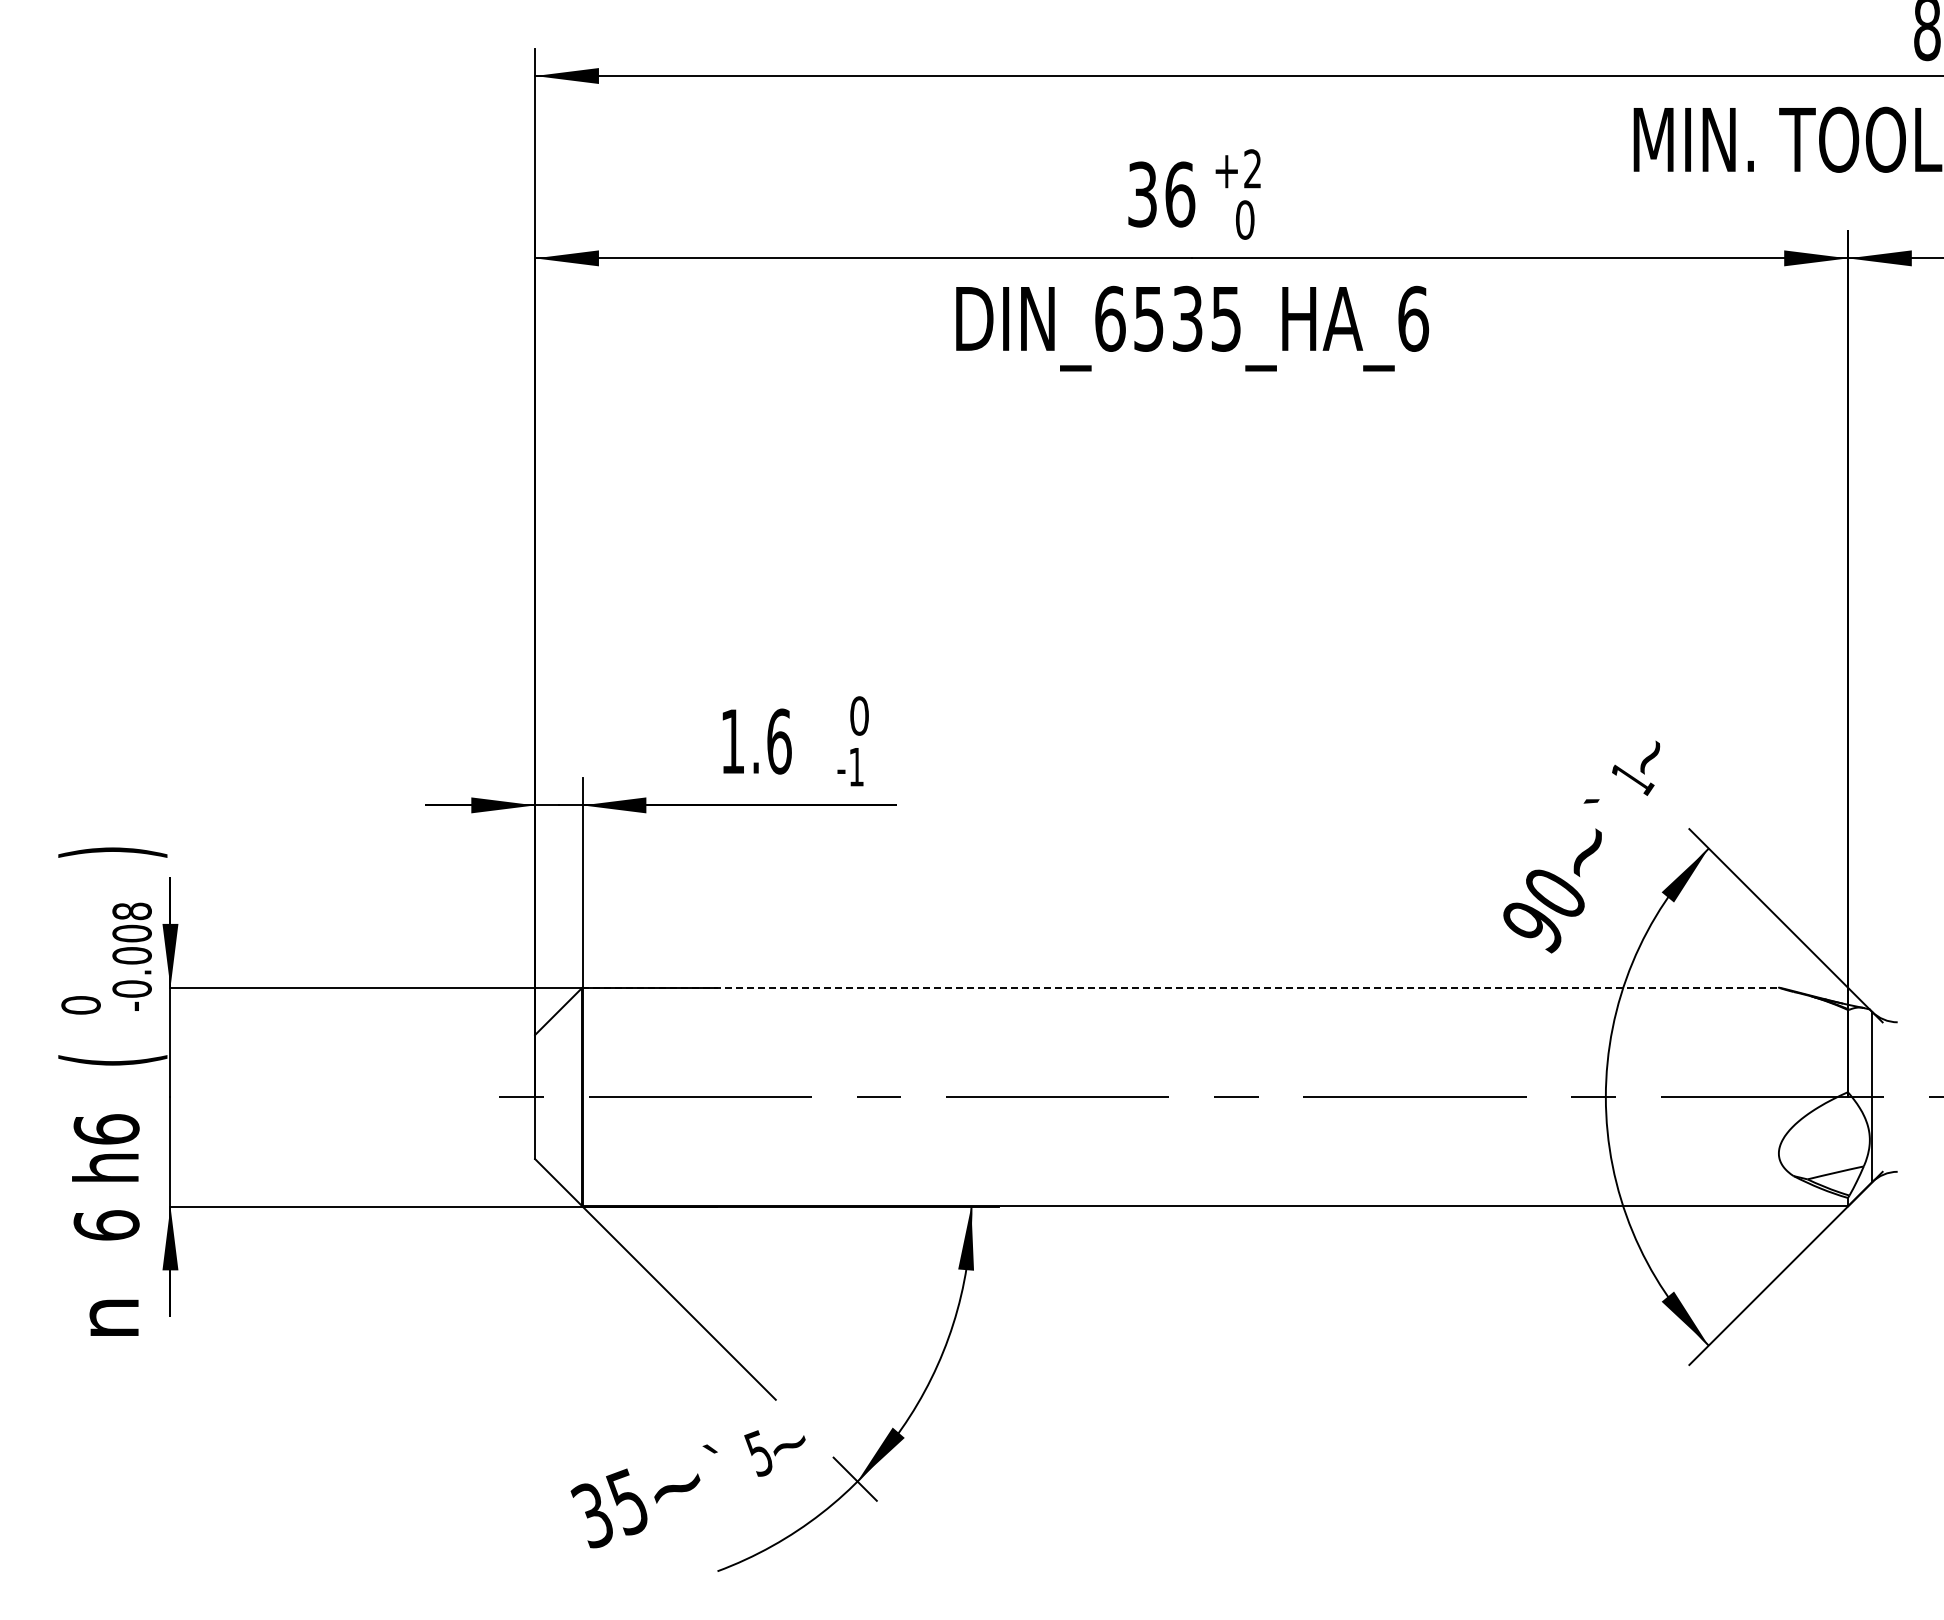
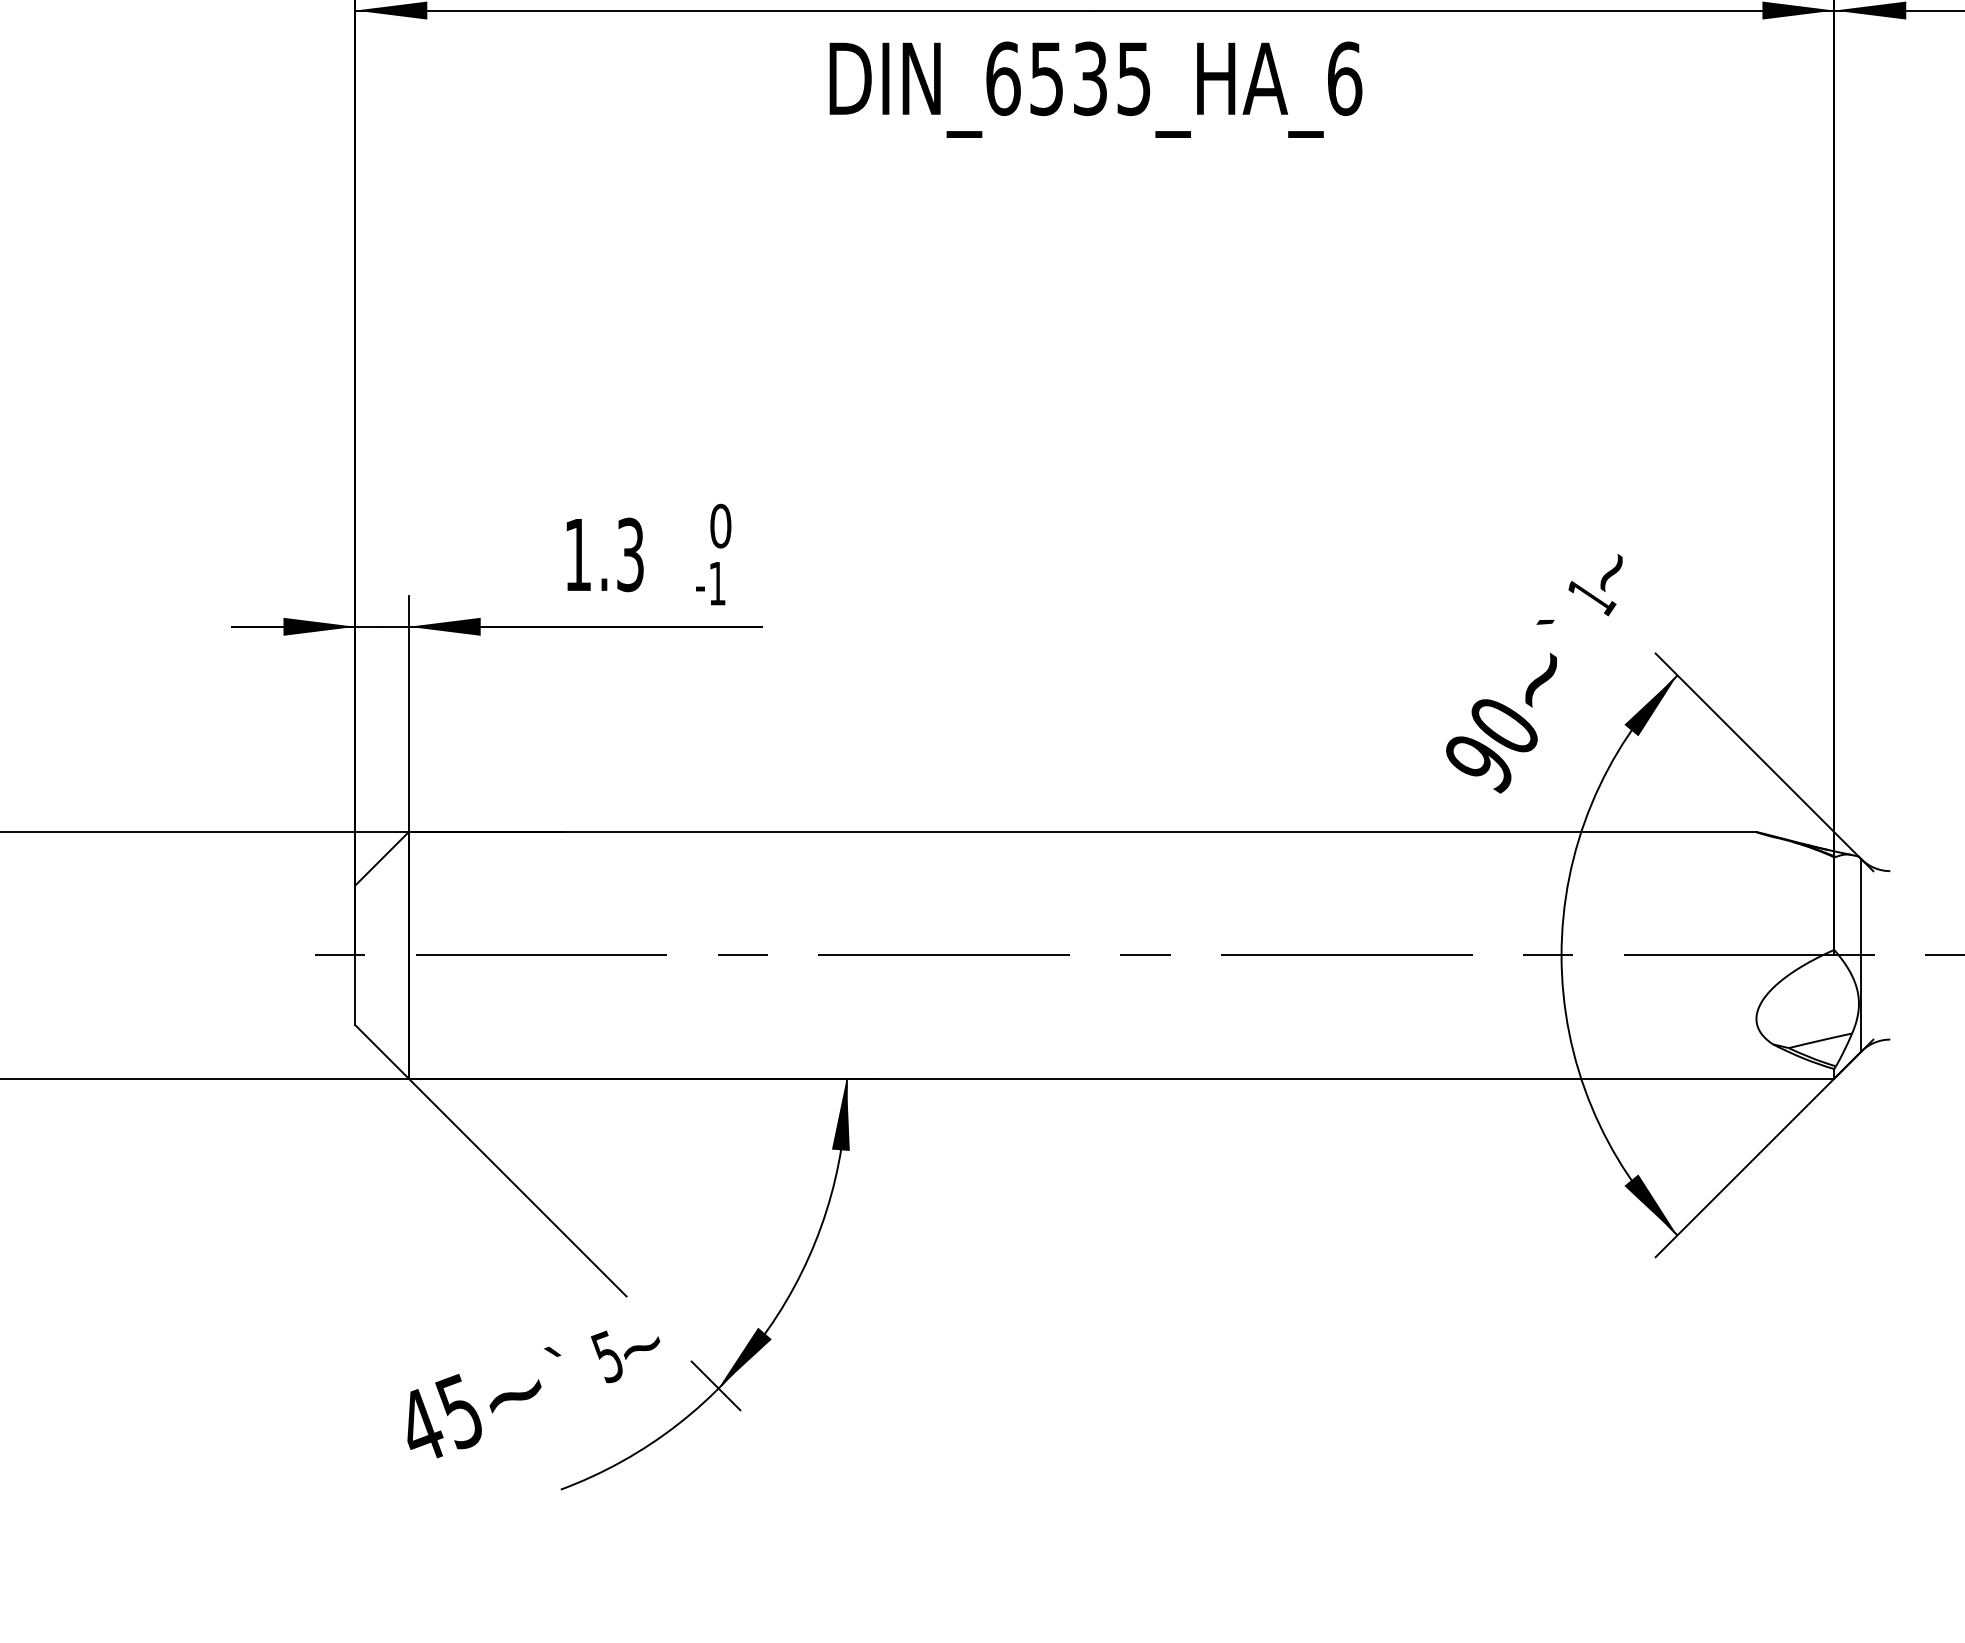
text: (779, 741) -> (630, 554), 1.6 -> 1.3
line: (1181, 987) -> (1083, 831), dashed -> solid
text: (591, 1515) -> (418, 1426), 35 -> 45

